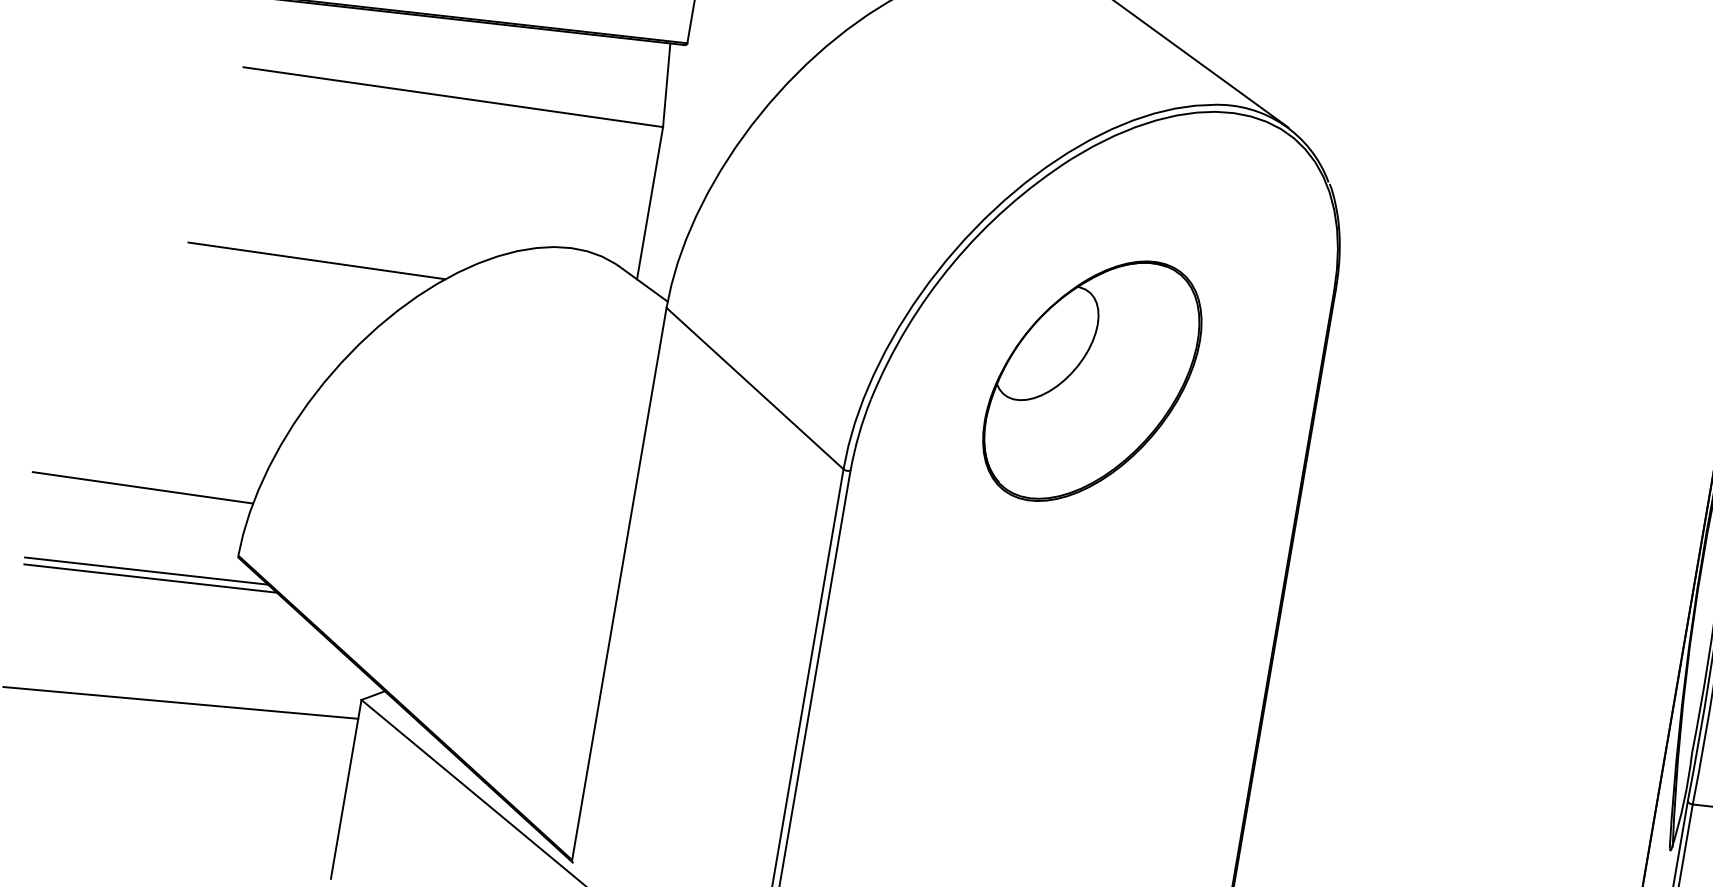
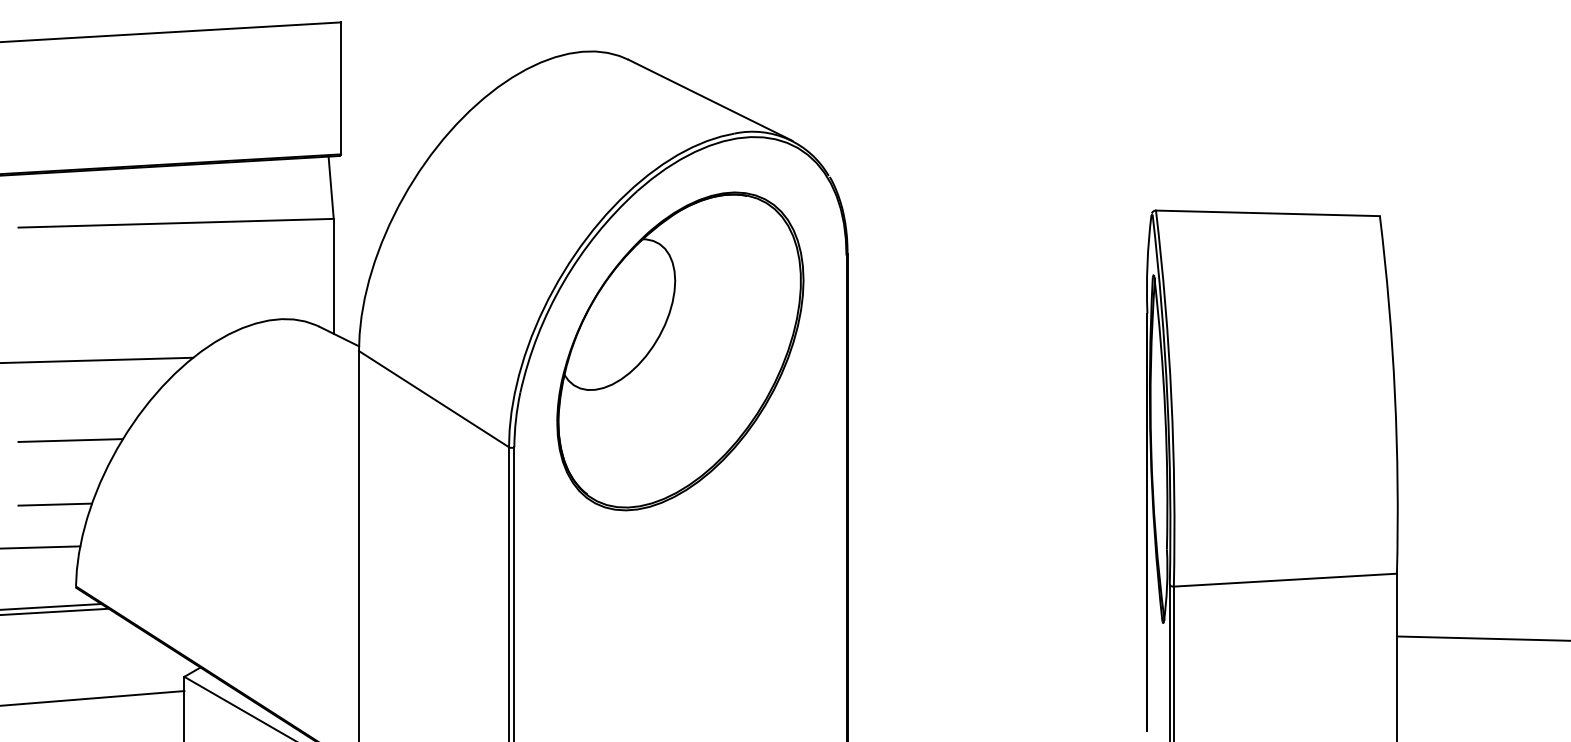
line: (264, 361) -> (70, 440), added
part: (1092, 381) -> (680, 351), size x1.67
line: (229, 442) -> (55, 504), added

